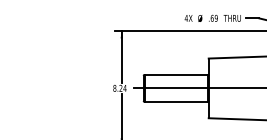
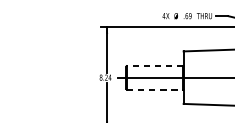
line: (176, 74) -> (155, 65), solid -> dashed
line: (176, 101) -> (155, 89), solid -> dashed

